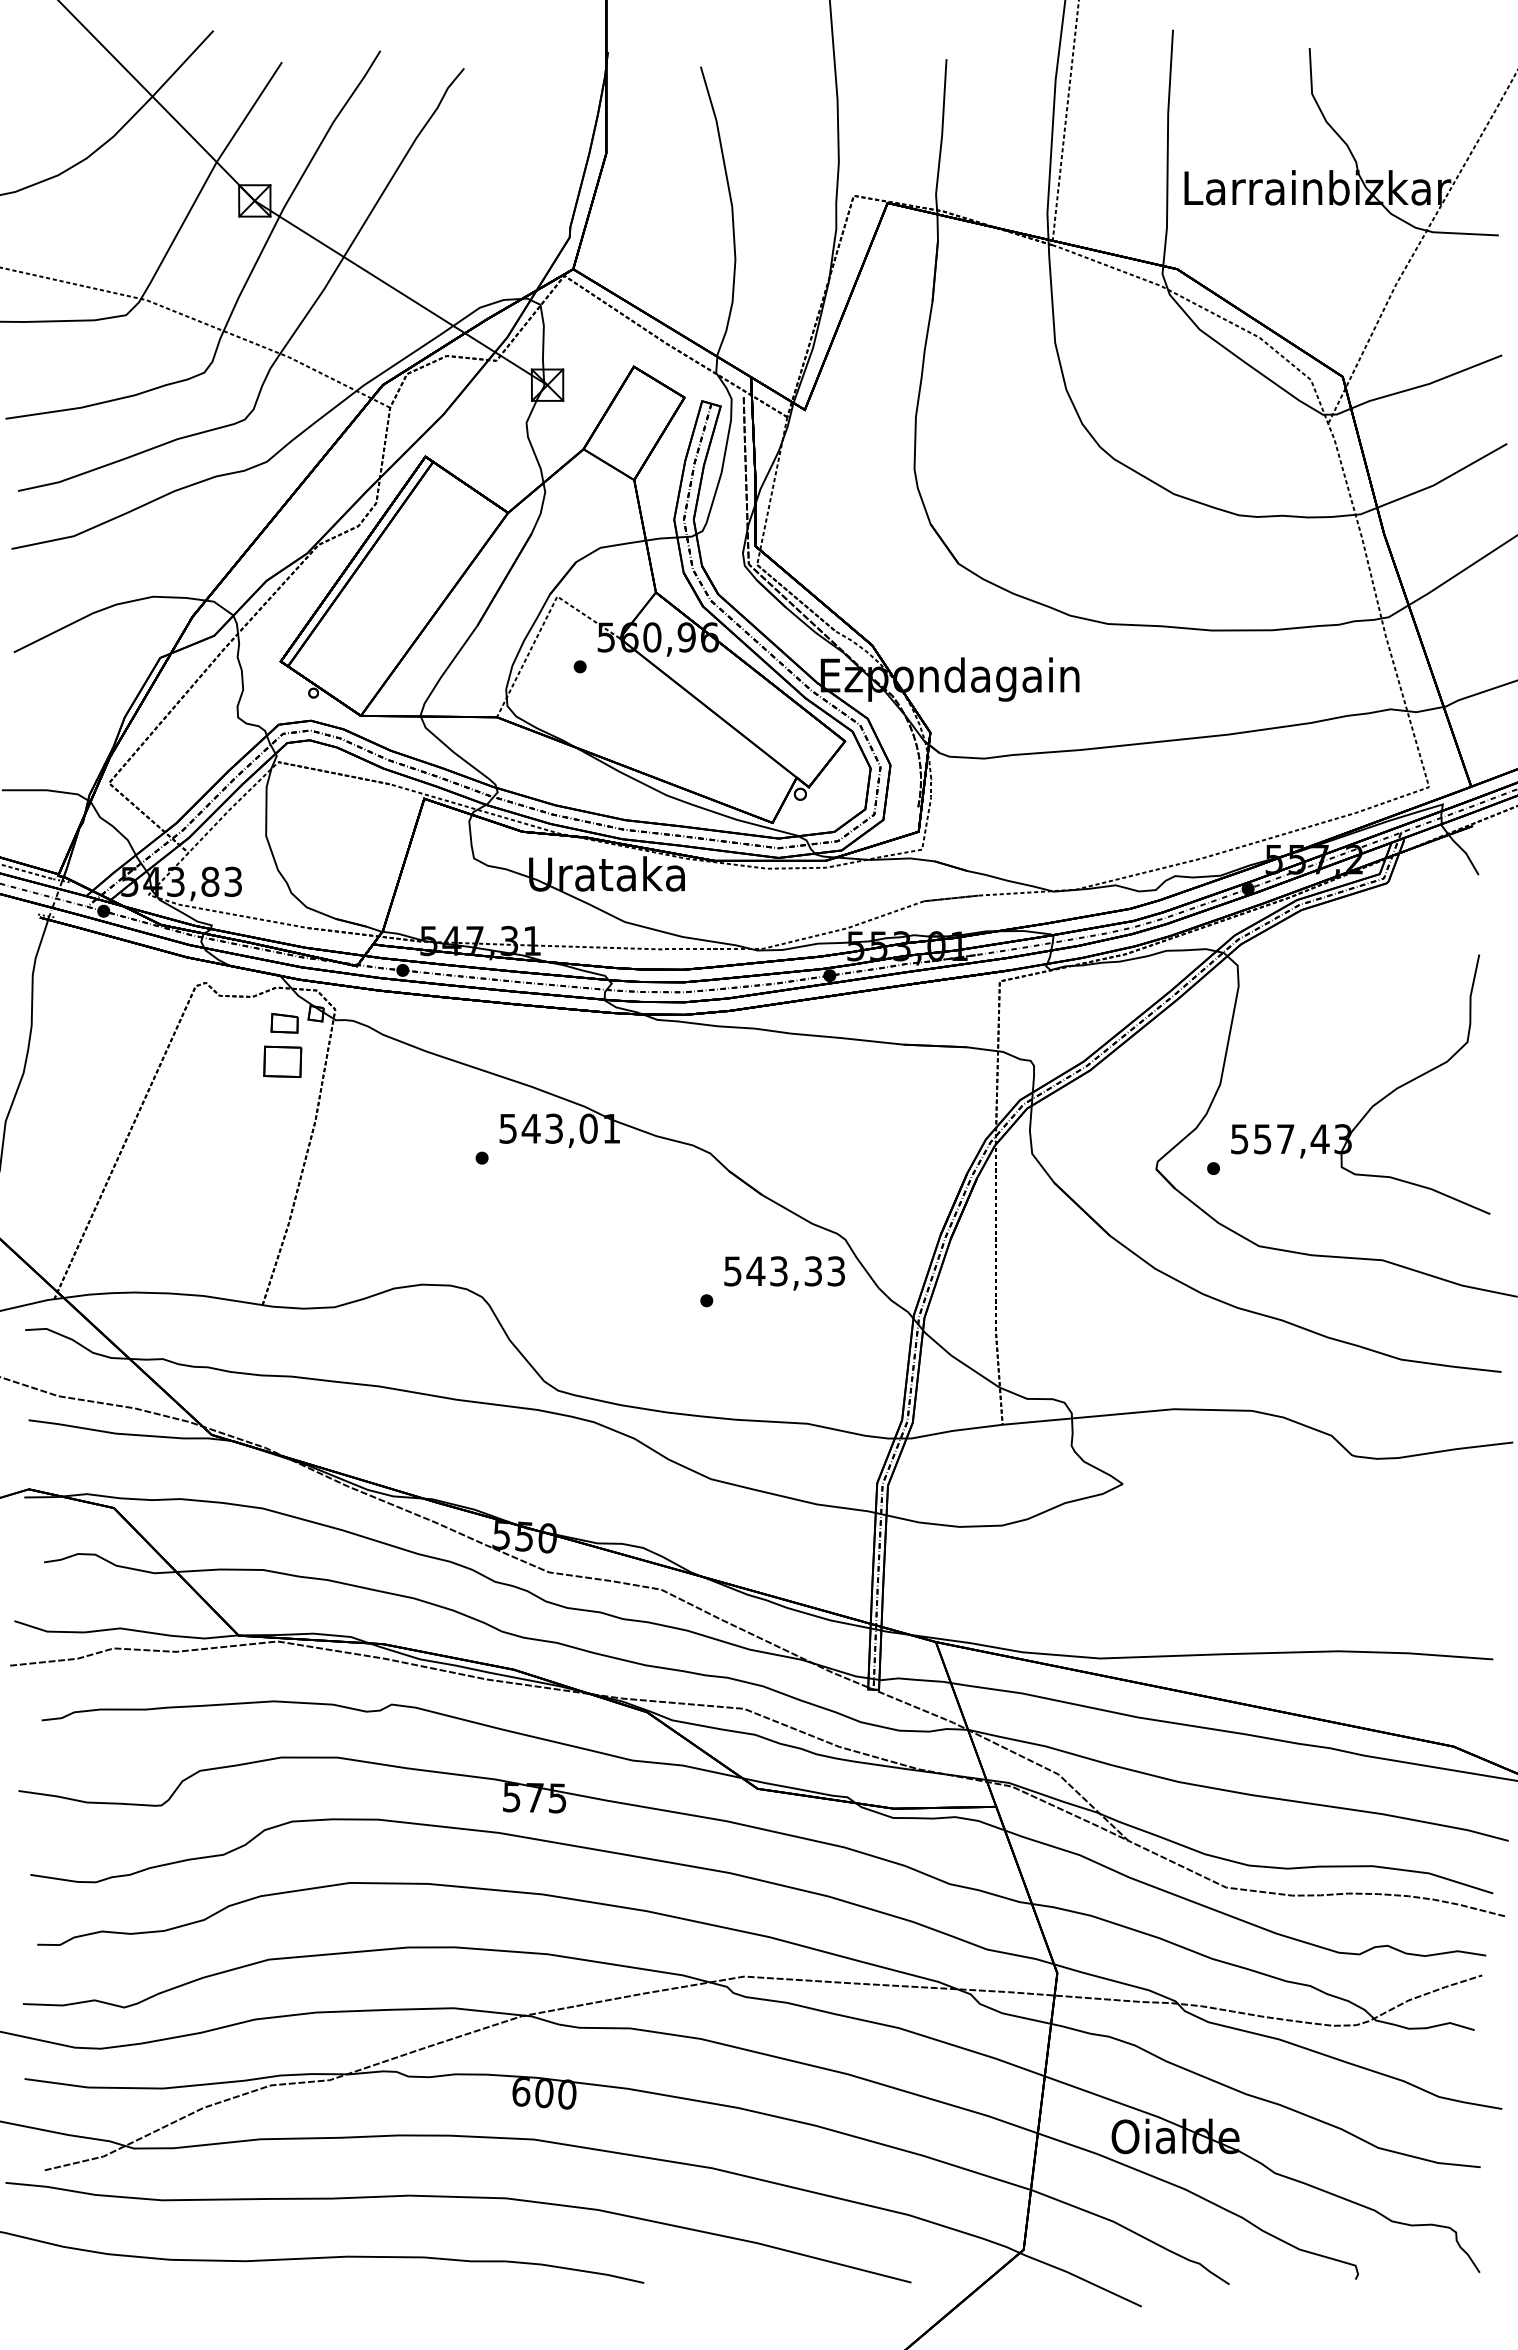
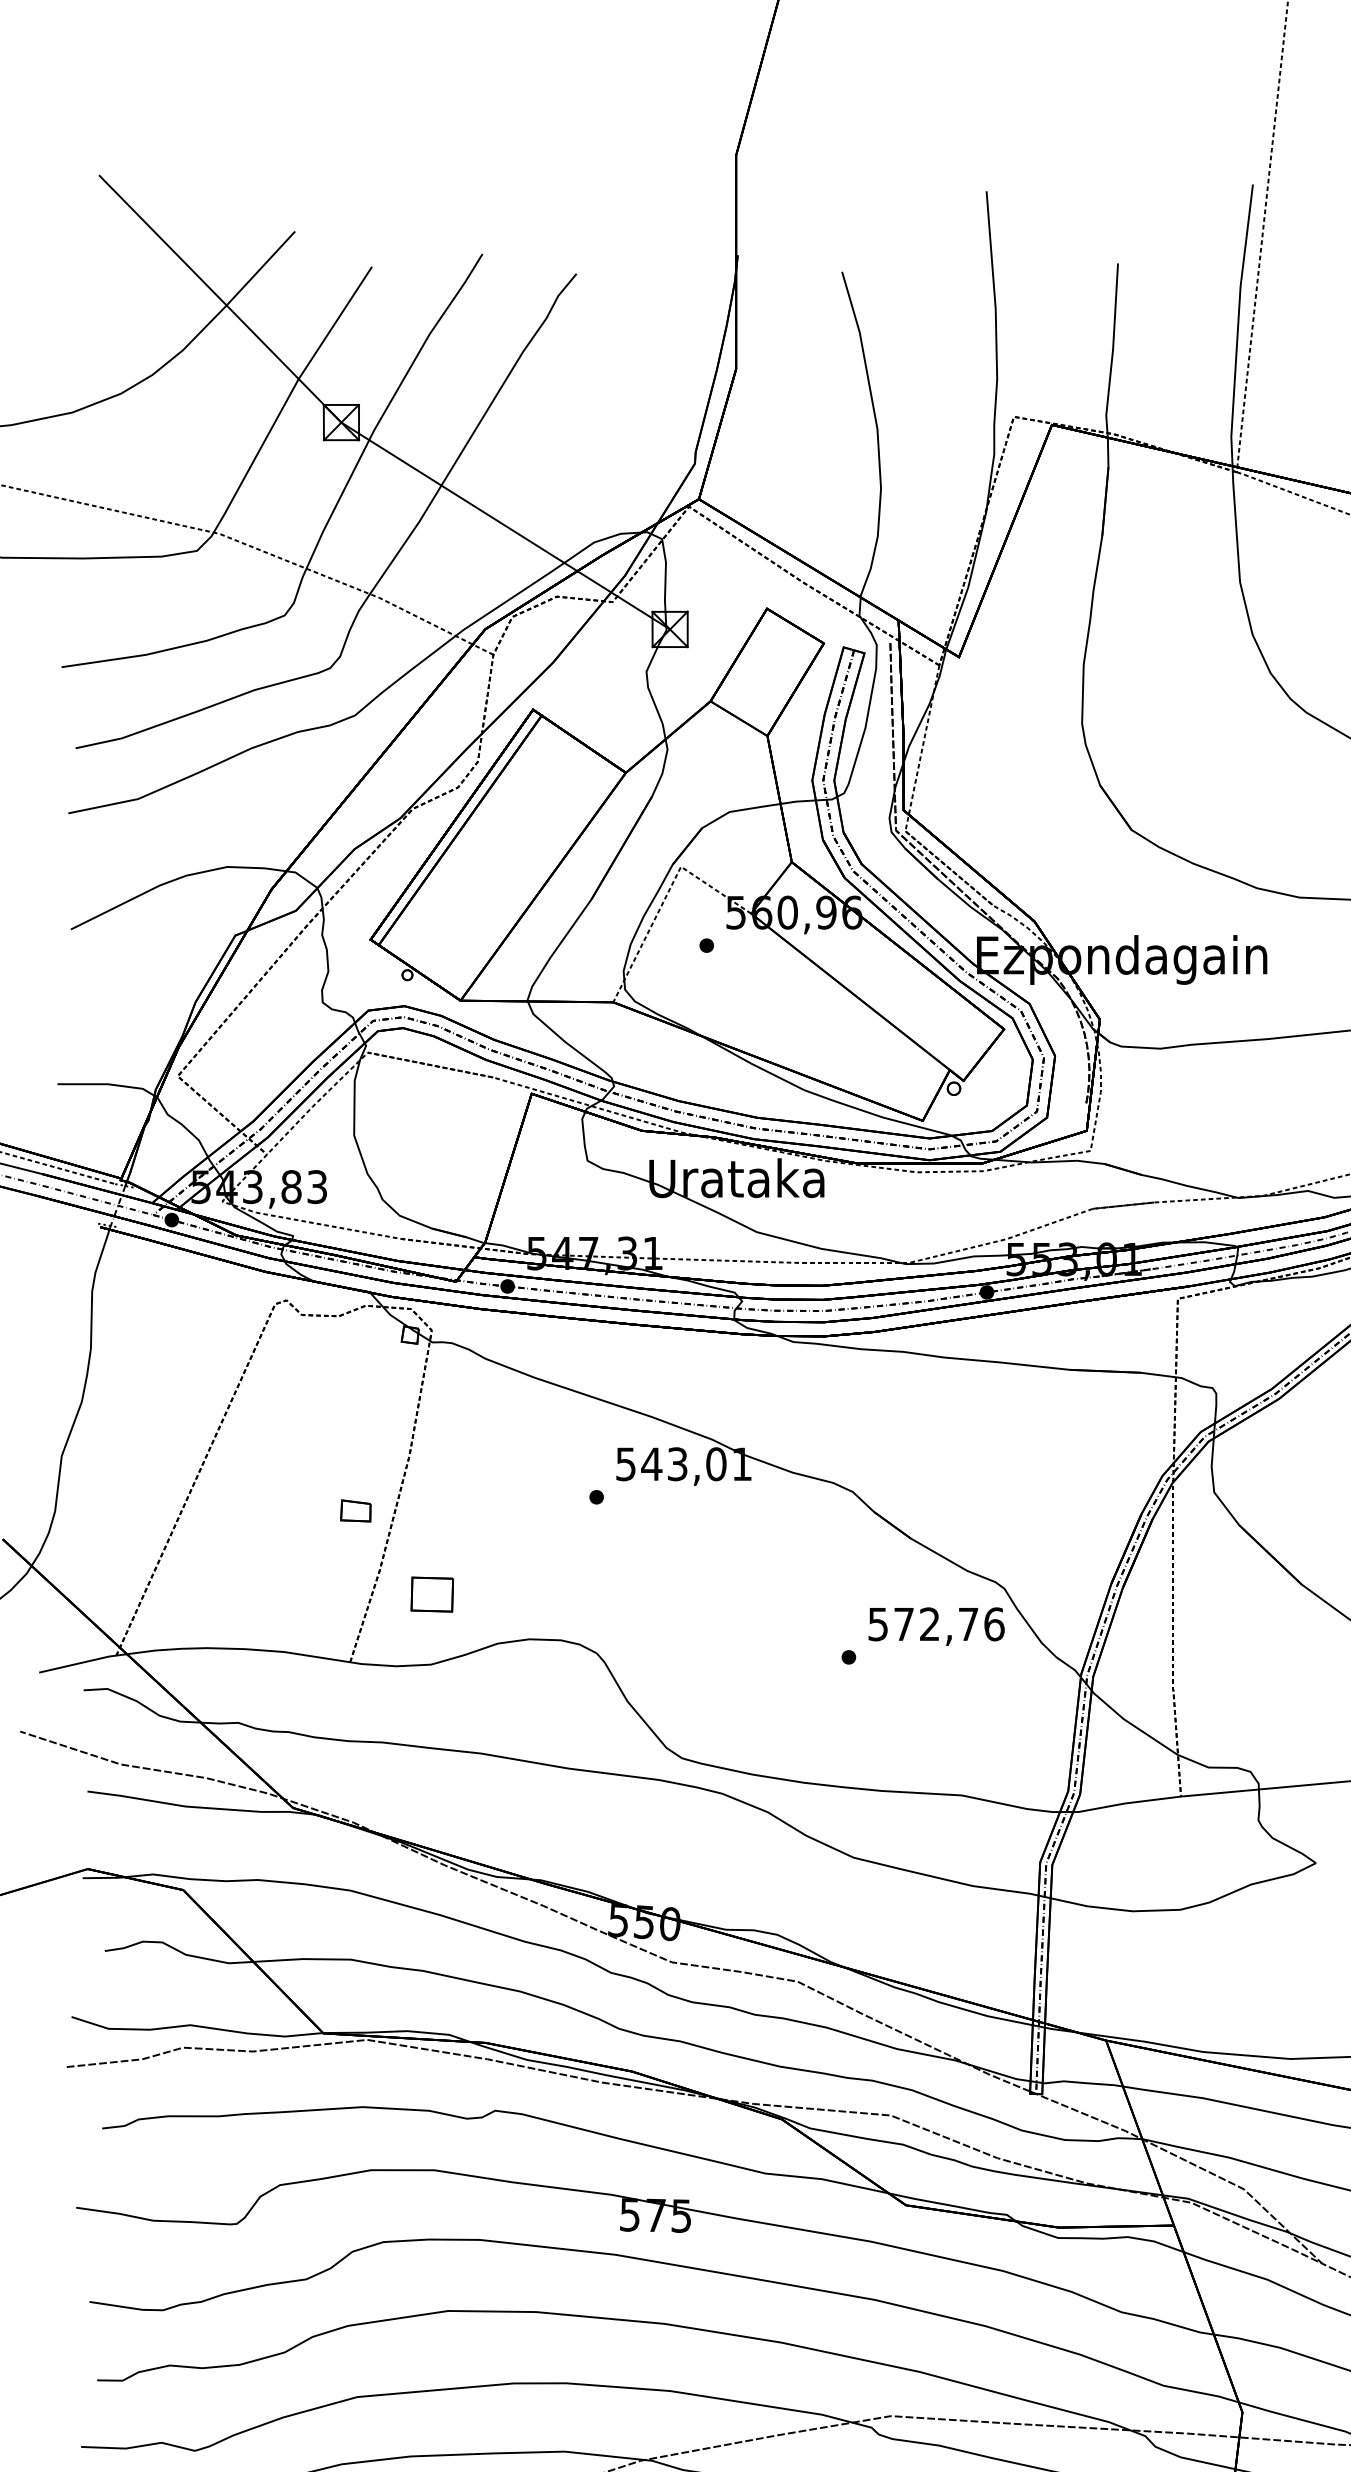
part: (284, 1023) -> (355, 1511), moved
part: (282, 1061) -> (432, 1594), moved
text: (795, 1271) -> (948, 1624), 543,33 -> 572,76

